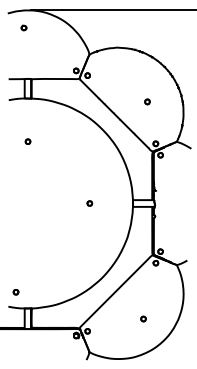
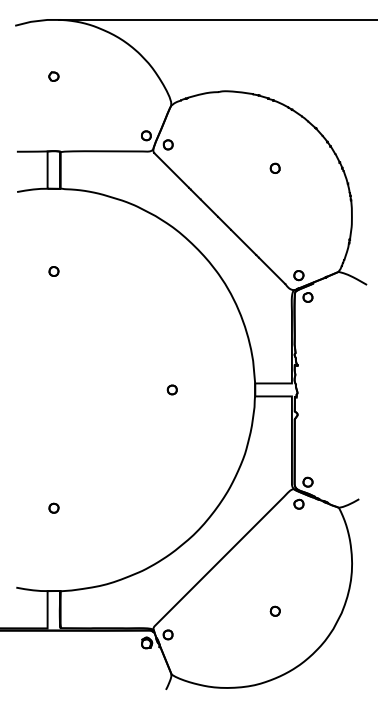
part: (23, 27) -> (52, 75), moved
part: (147, 101) -> (275, 167), moved
part: (15, 292) -> (52, 508), moved

